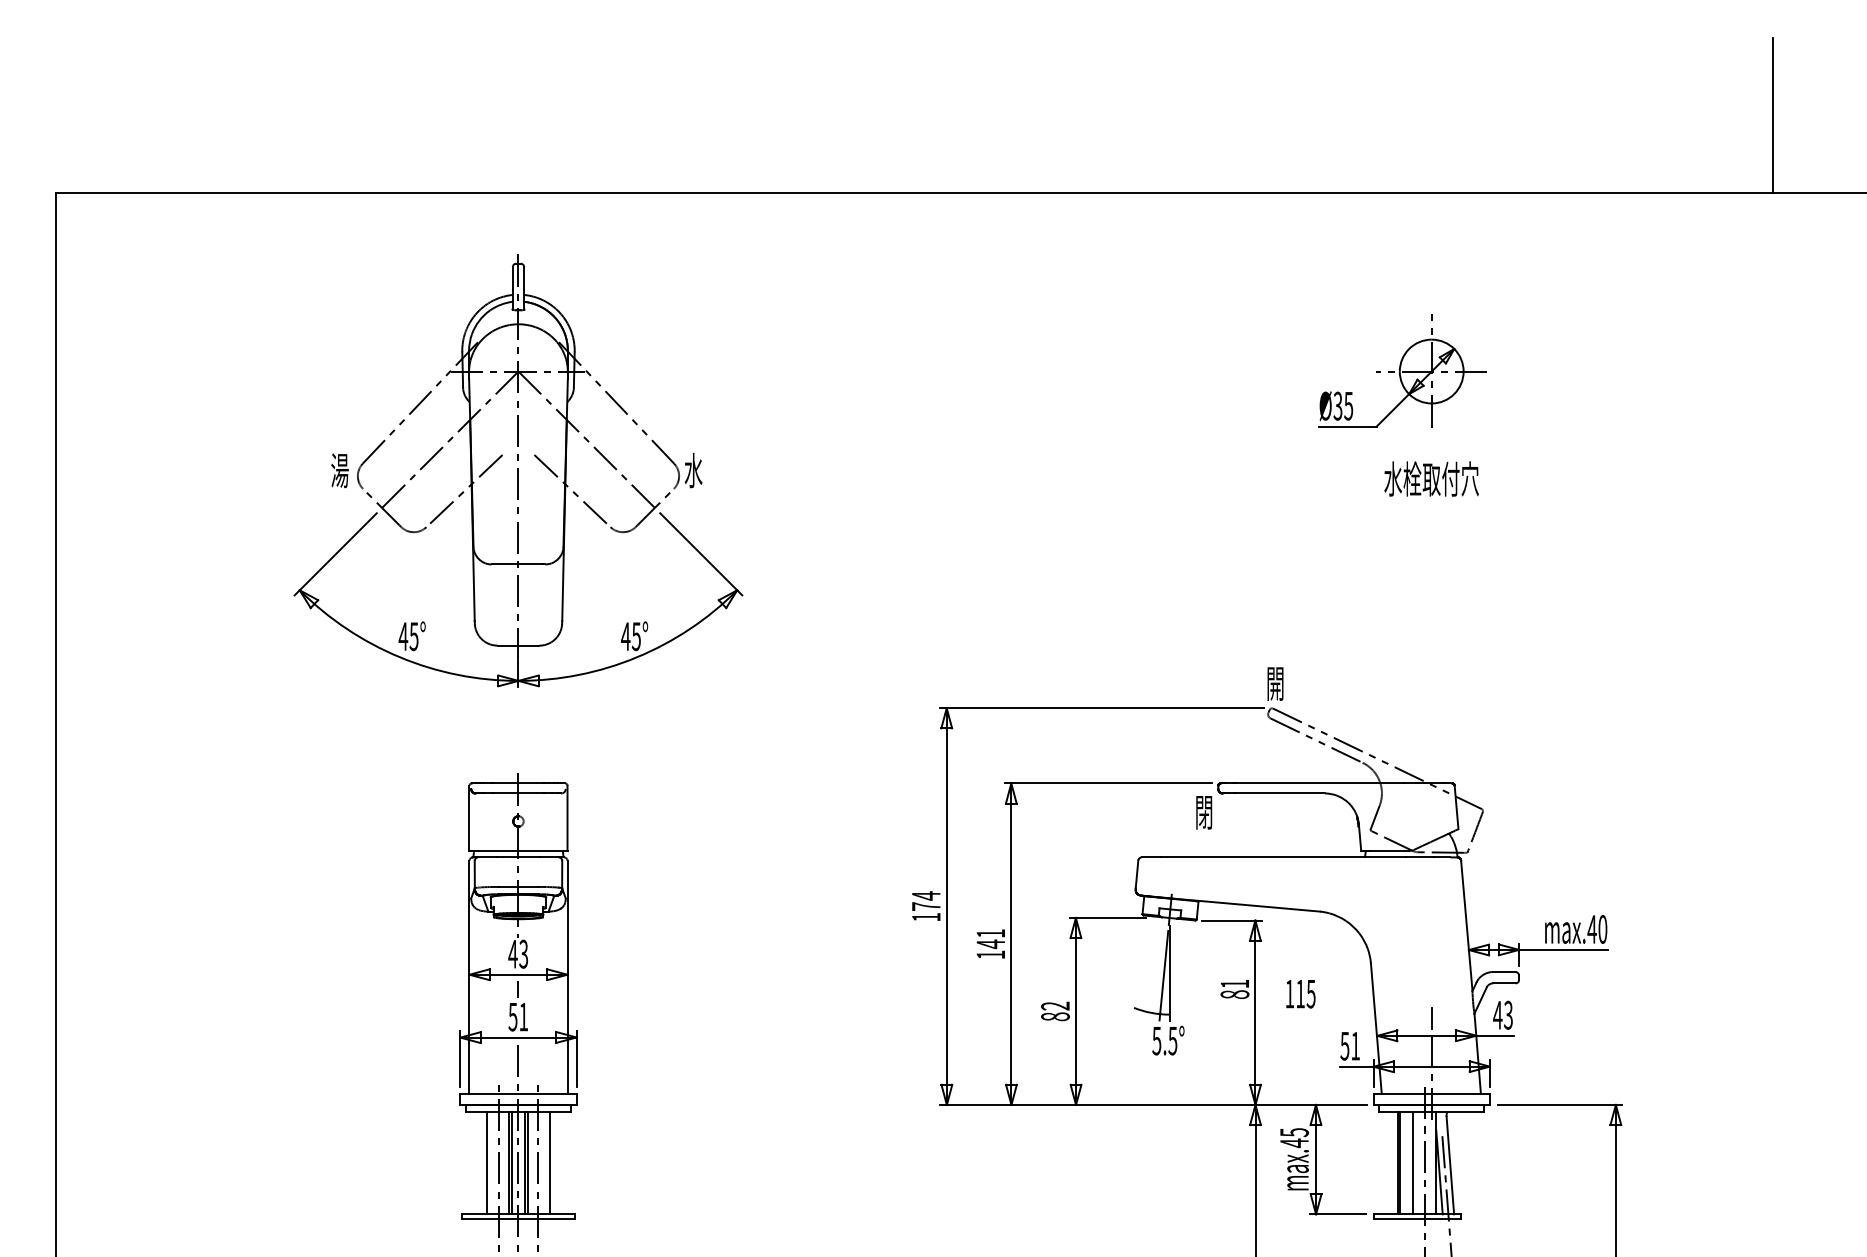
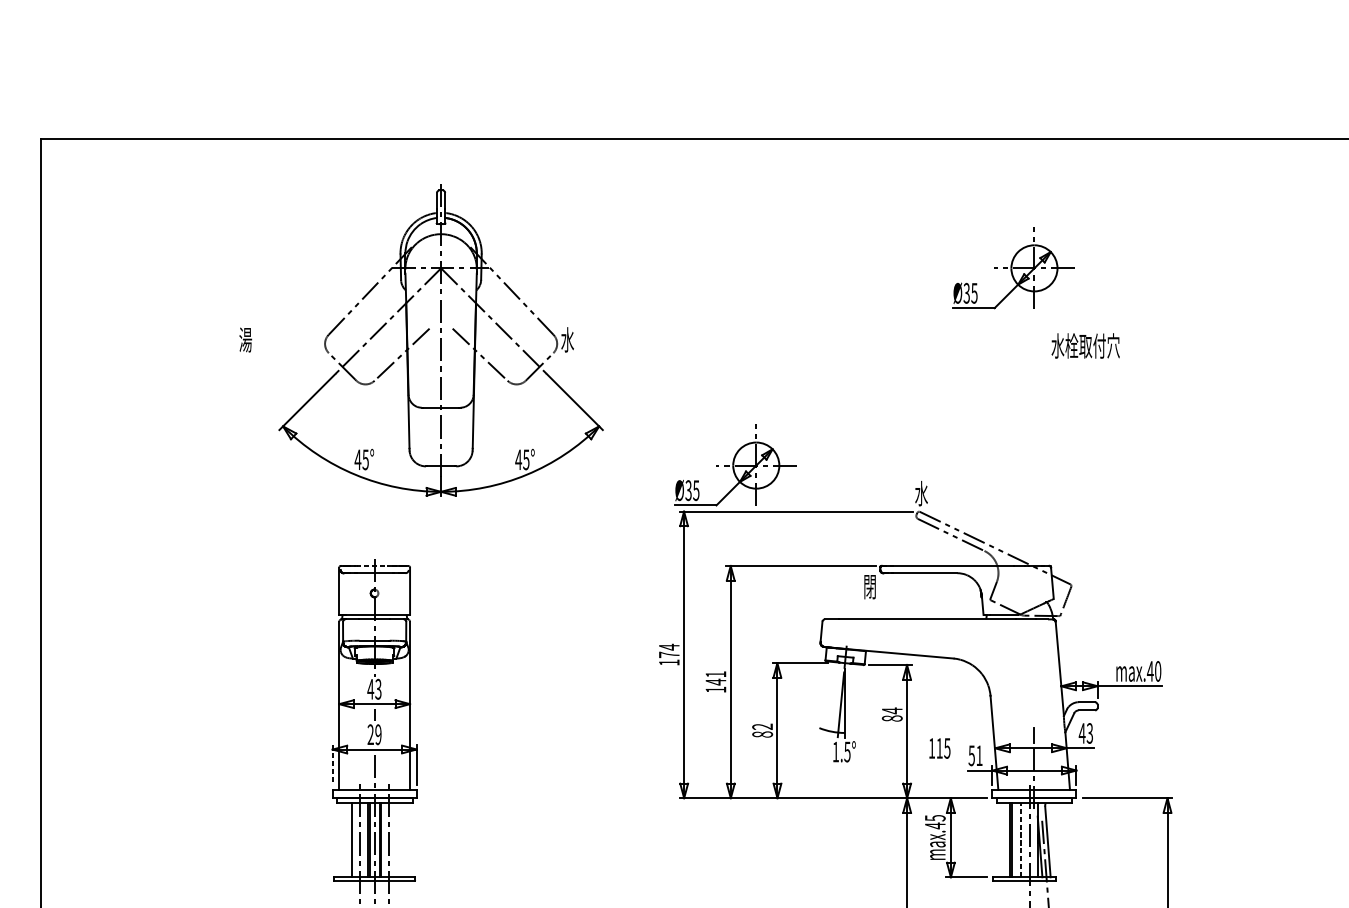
line: (1772, 114) -> (1280, 82), removed
part: (518, 470) -> (441, 339), moved
text: (1431, 478) -> (1085, 345), moved
part: (1017, 643) -> (735, 464), added
text: (1275, 682) -> (921, 493), 開 -> 水
line: (518, 783) -> (374, 565), solid -> dashed
text: (1234, 983) -> (891, 710), 81 -> 84
text: (1300, 994) -> (939, 748), moved
text: (518, 1016) -> (374, 734), 51 -> 29
text: (1156, 1041) -> (835, 752), 5.5° -> 1.5°
line: (460, 1059) -> (332, 765), solid -> dashed
line: (549, 1162) -> (397, 839), removed
line: (1413, 1162) -> (1021, 839), solid -> dashed

